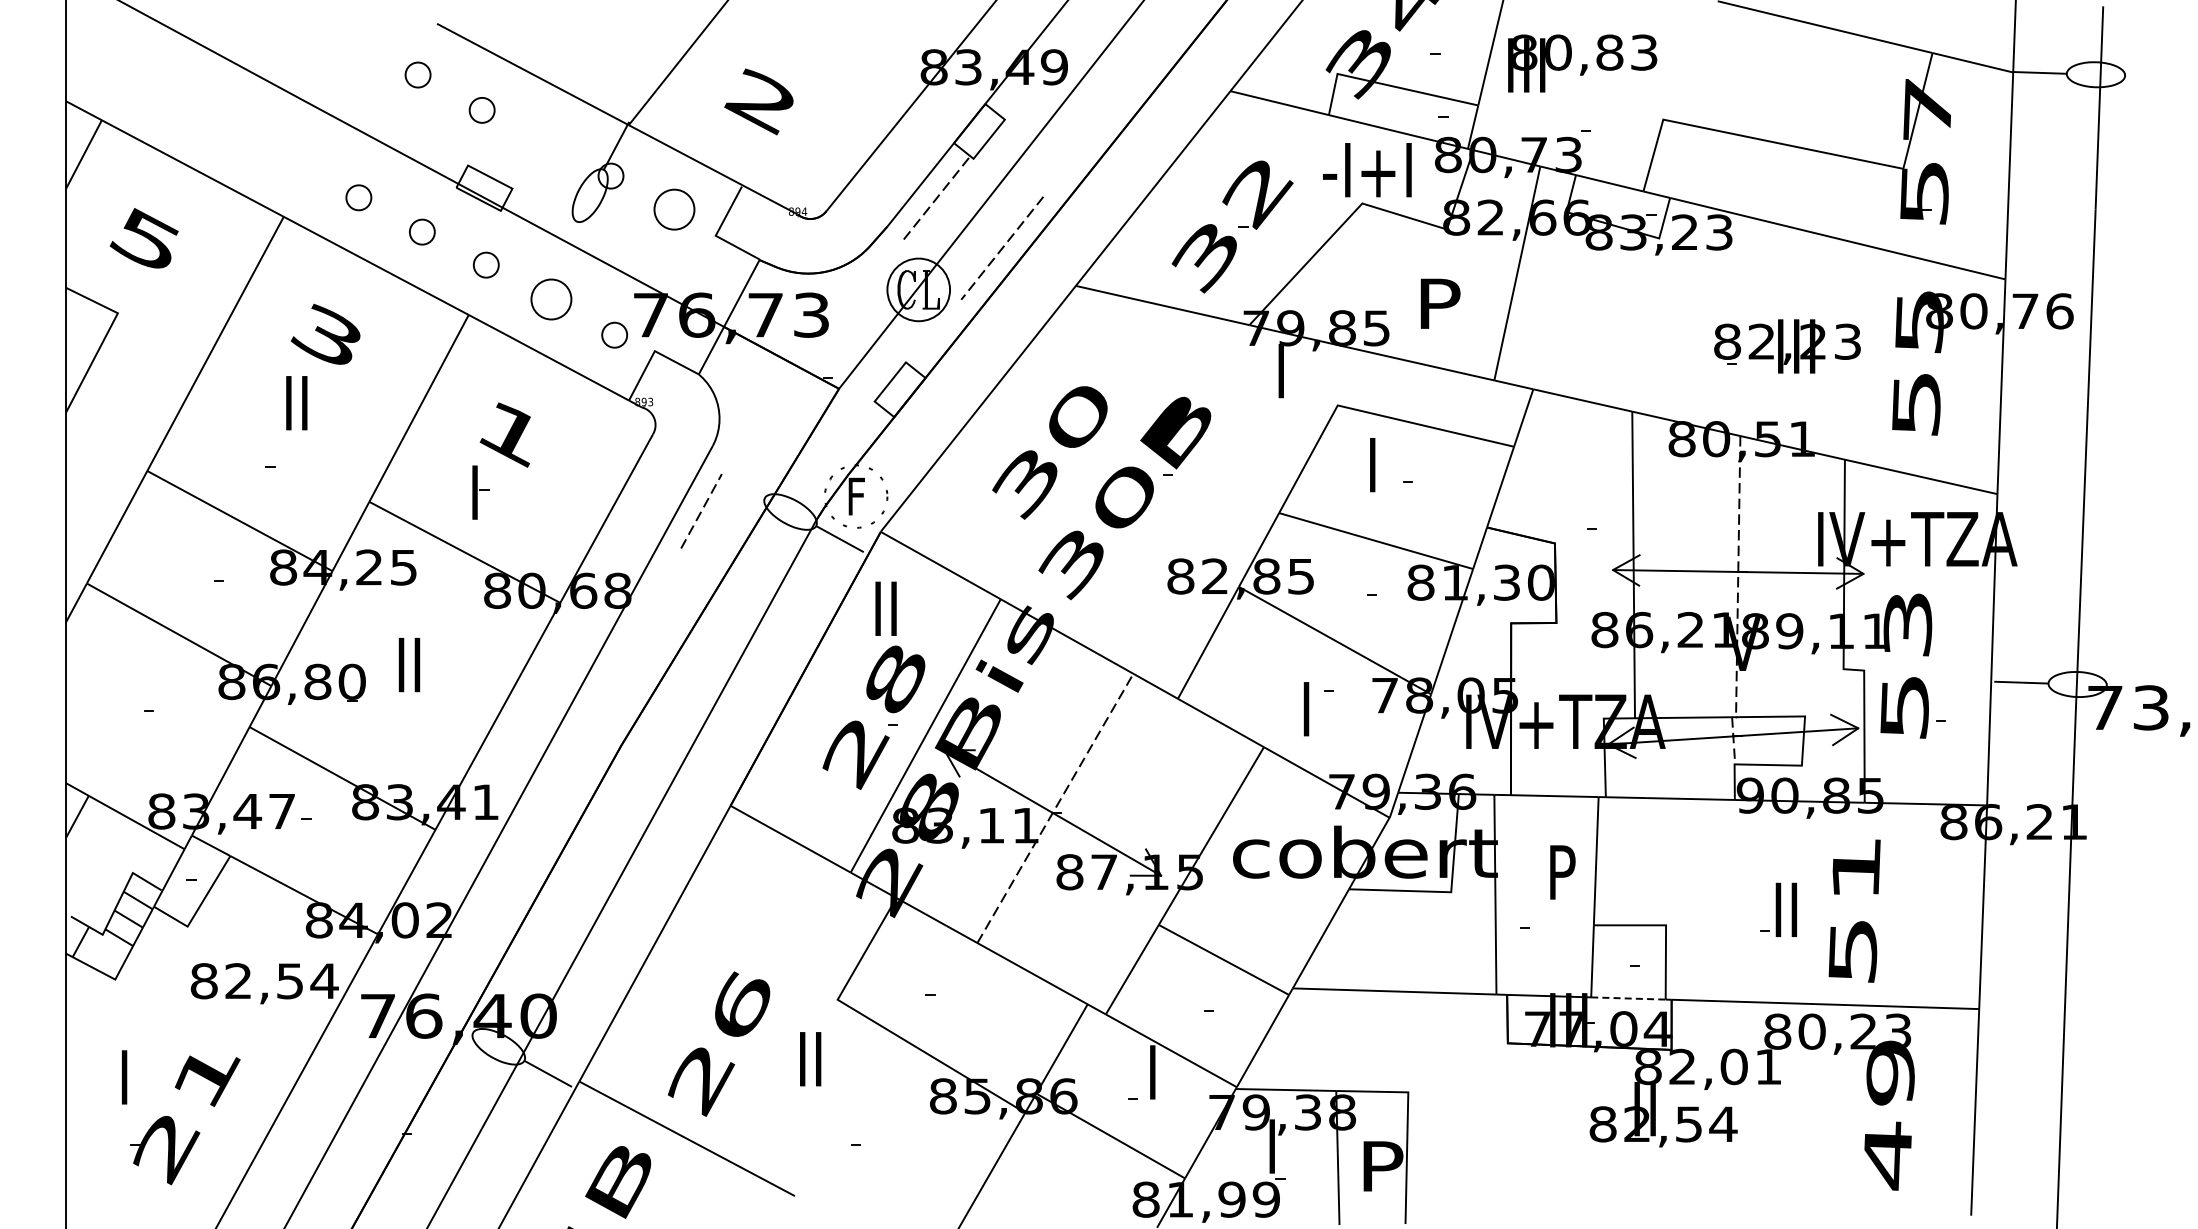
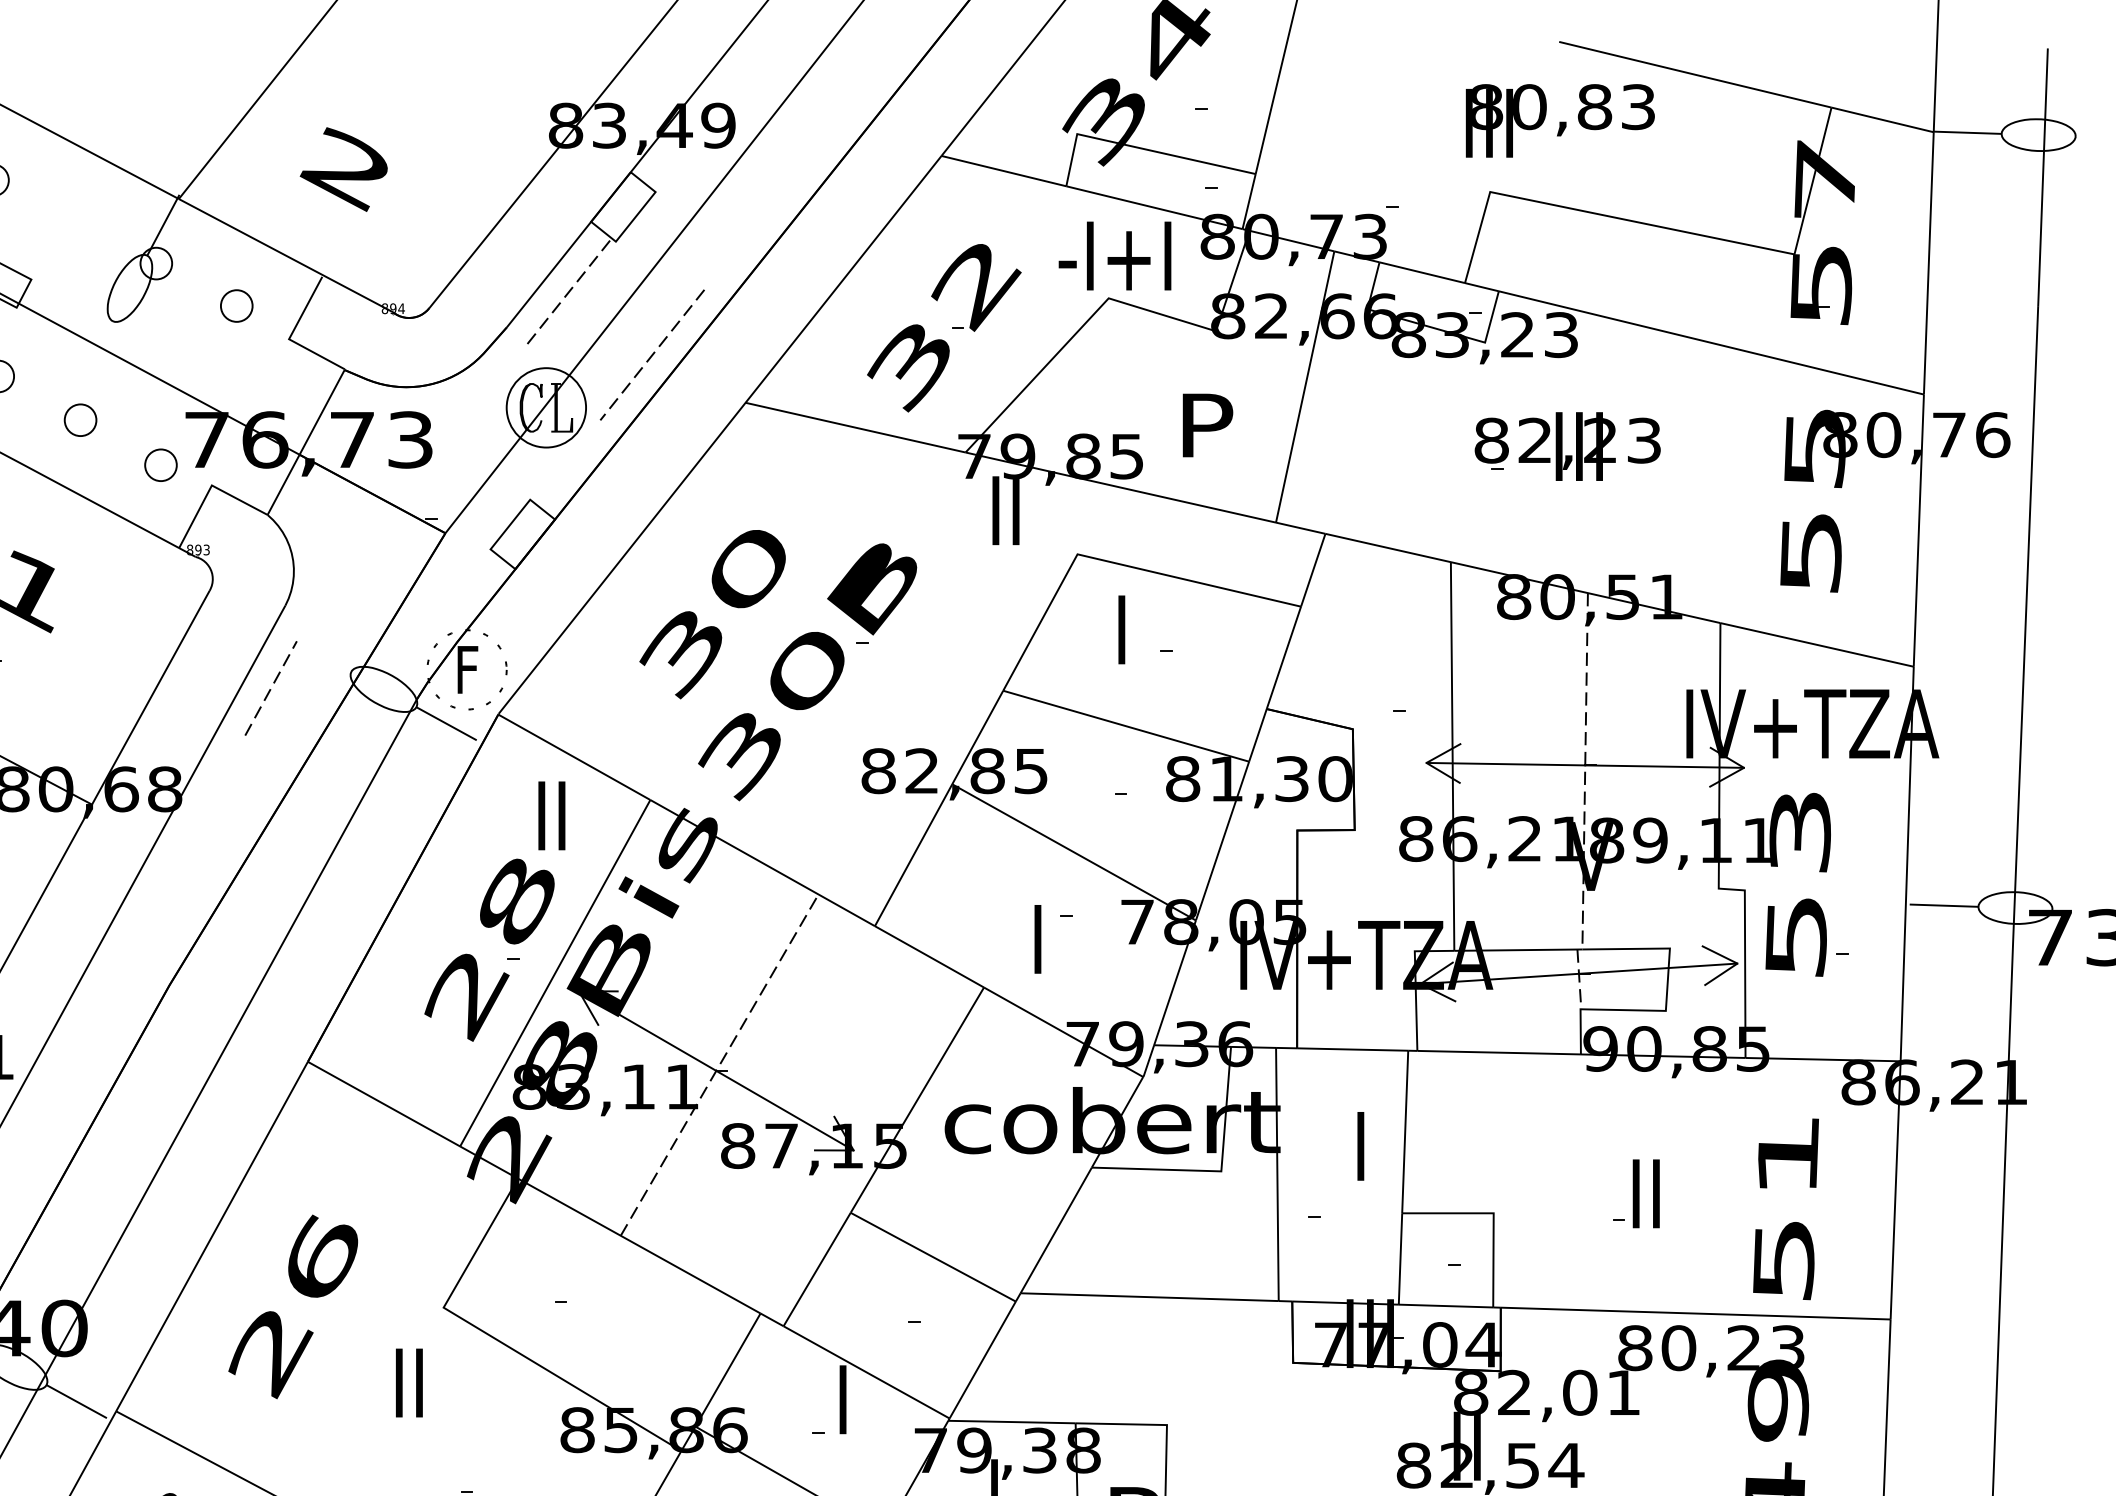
text: (1582, 63) -> (1560, 120), moved
part: (674, 209) -> (236, 305), size x0.62
part: (550, 299) -> (79, 420), size x0.62
part: (1787, 346) -> (1567, 446), moved
text: (1280, 371) -> (1004, 511), I -> II
text: (885, 608) -> (551, 815), moved
text: (1562, 872) -> (1362, 1146), P -> I
text: (1854, 910) -> (1785, 1208), moved
line: (1629, 998) -> (1447, 1306), dashed -> solid
text: (719, 1043) -> (293, 1306), moved

